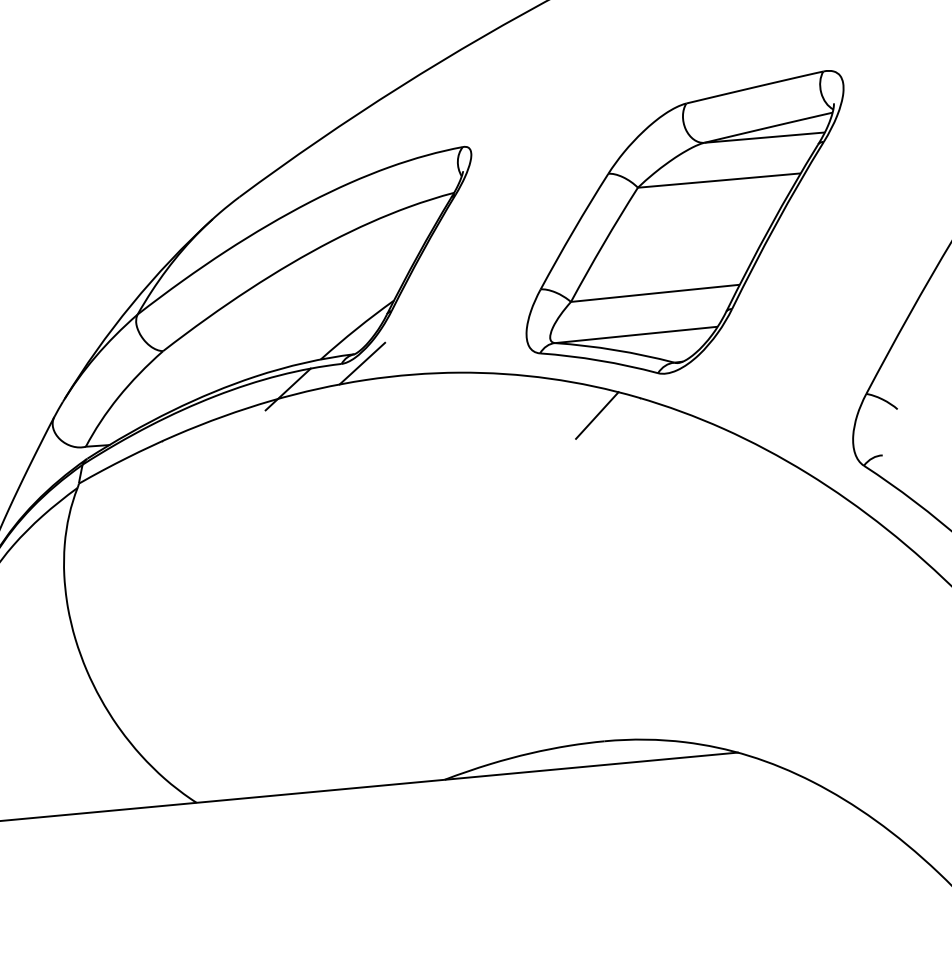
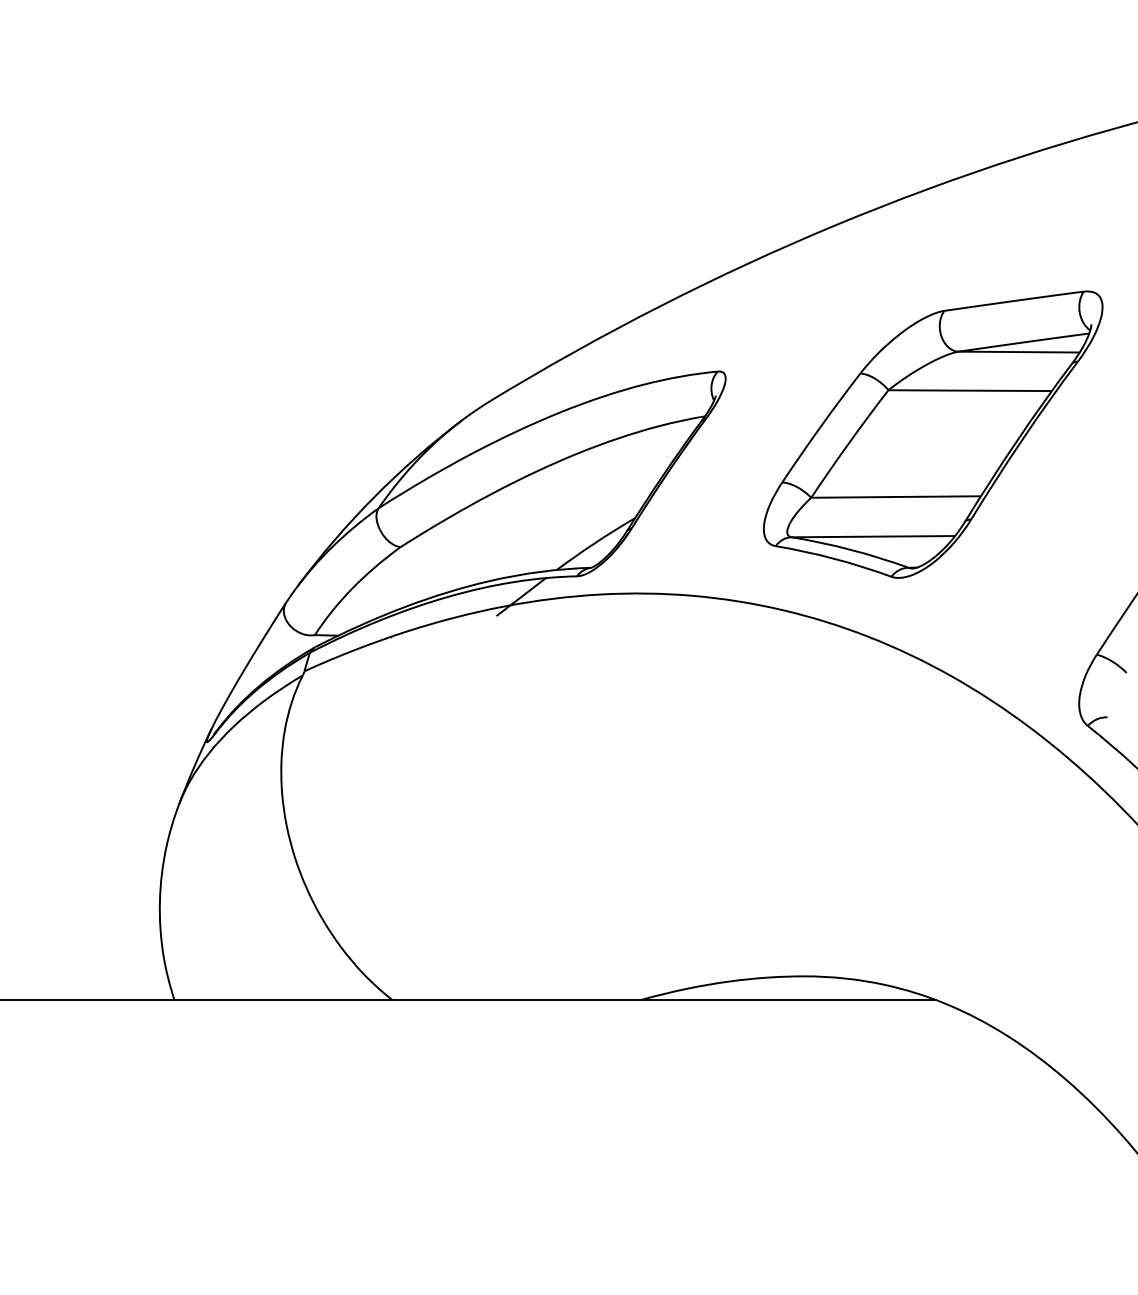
part: (686, 227) -> (933, 434), moved
line: (361, 363) -> (597, 577), removed
line: (596, 415) -> (826, 651), removed

